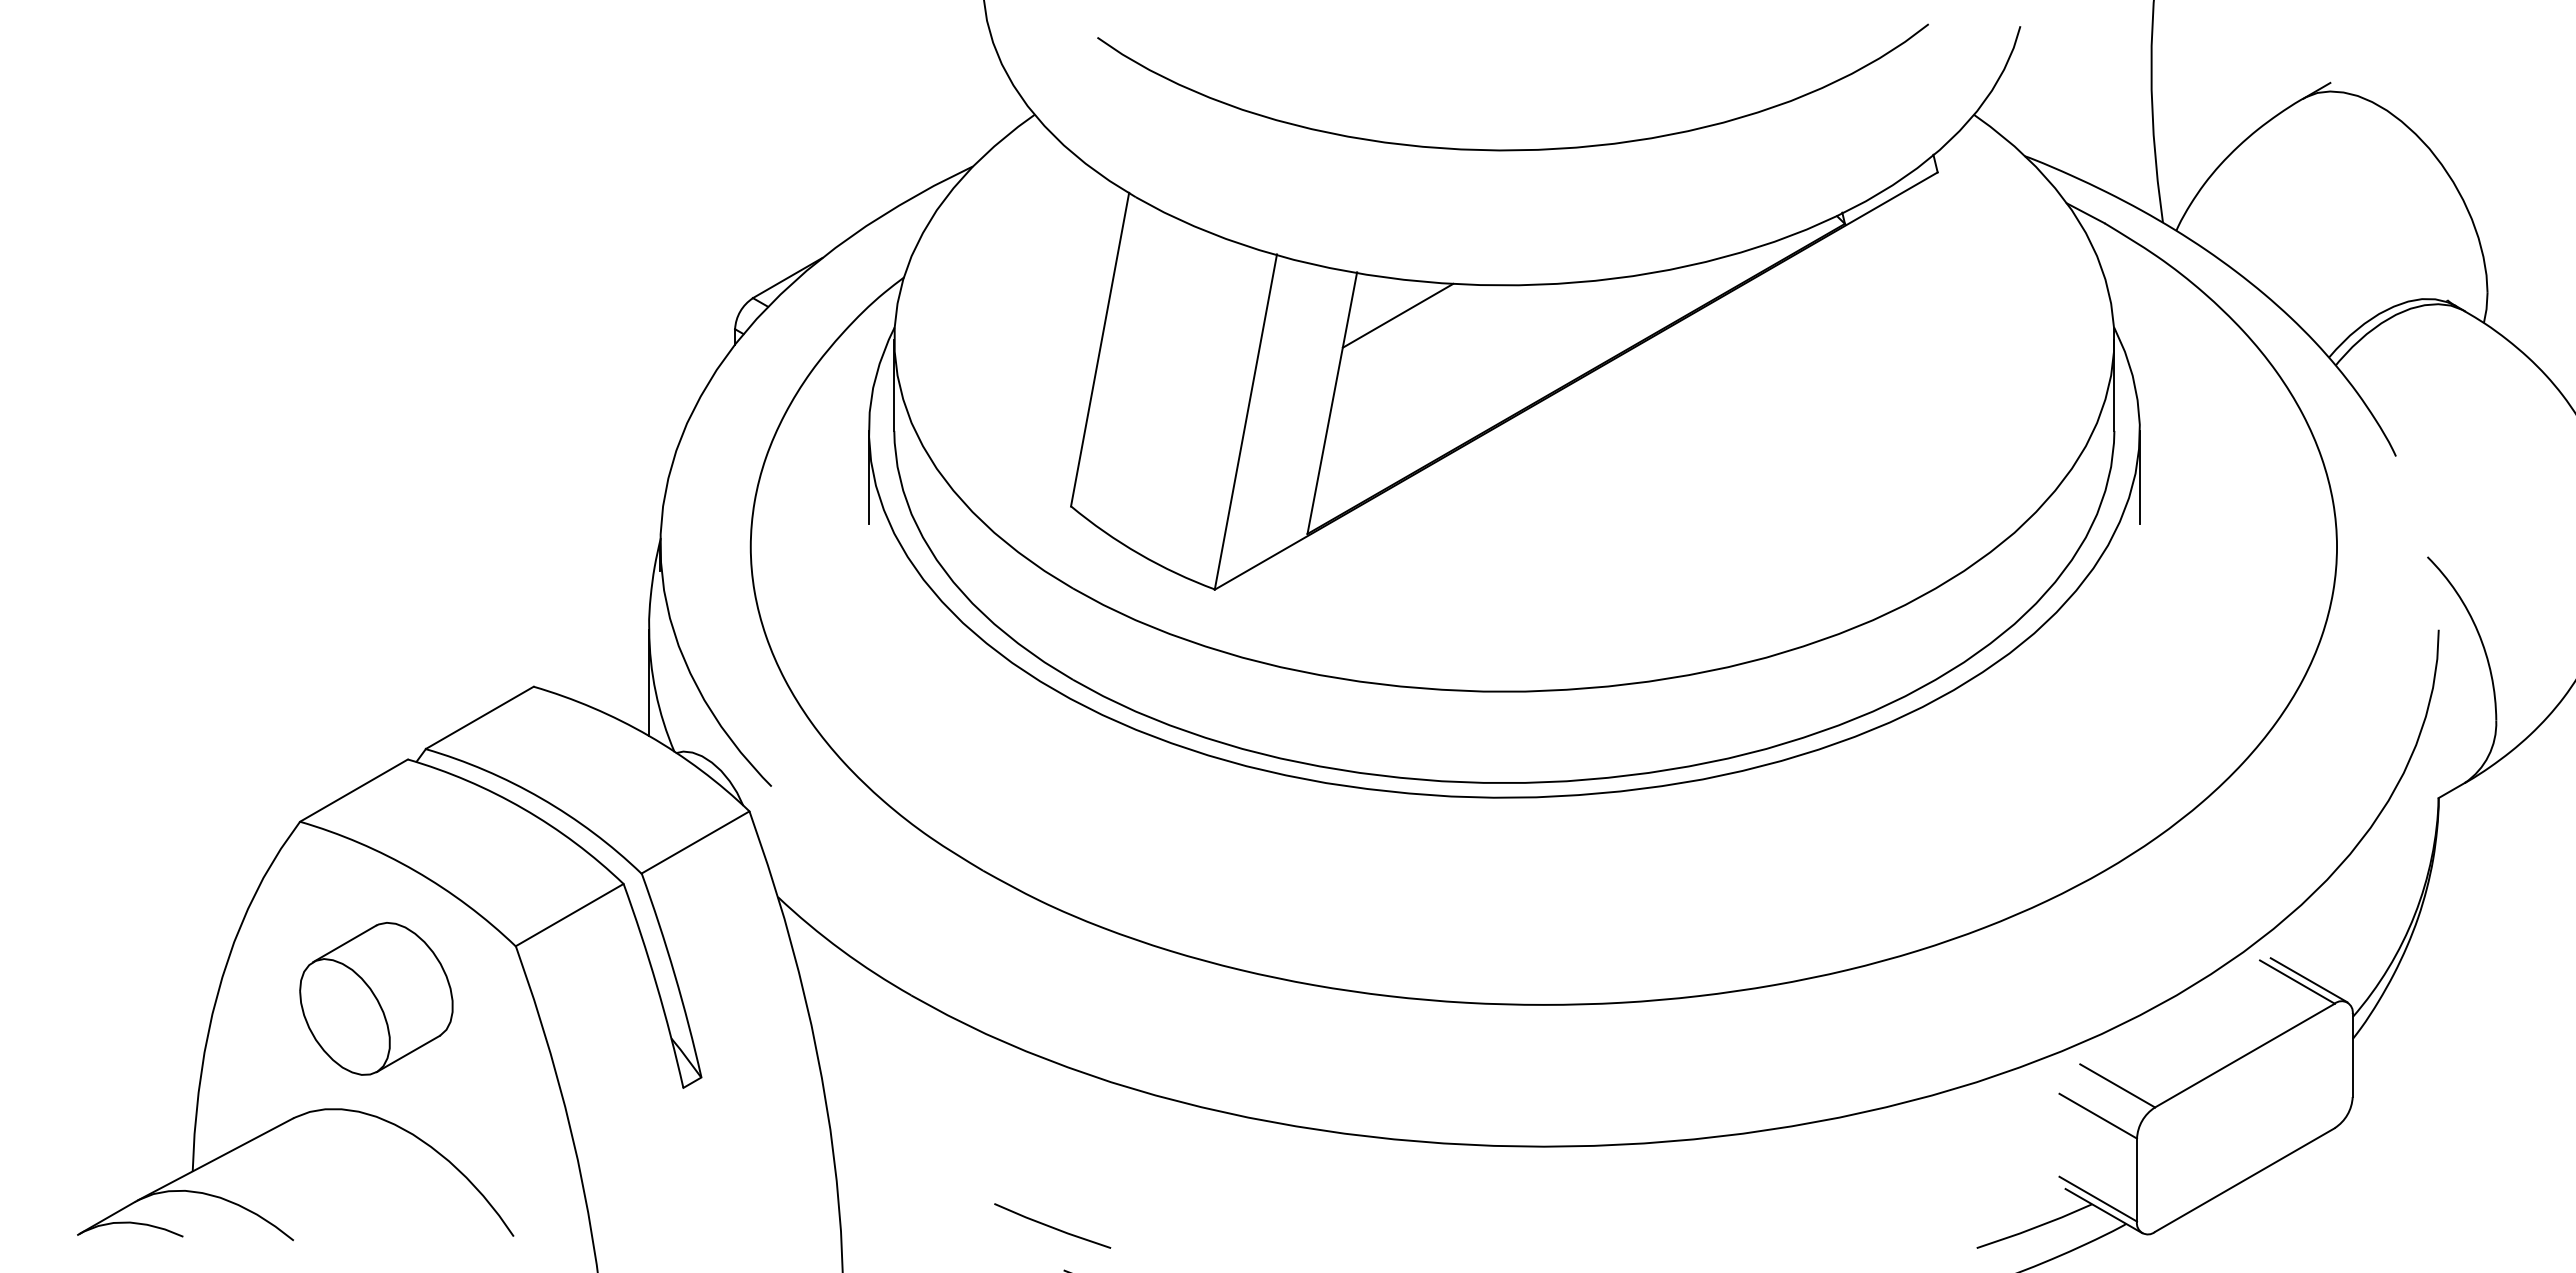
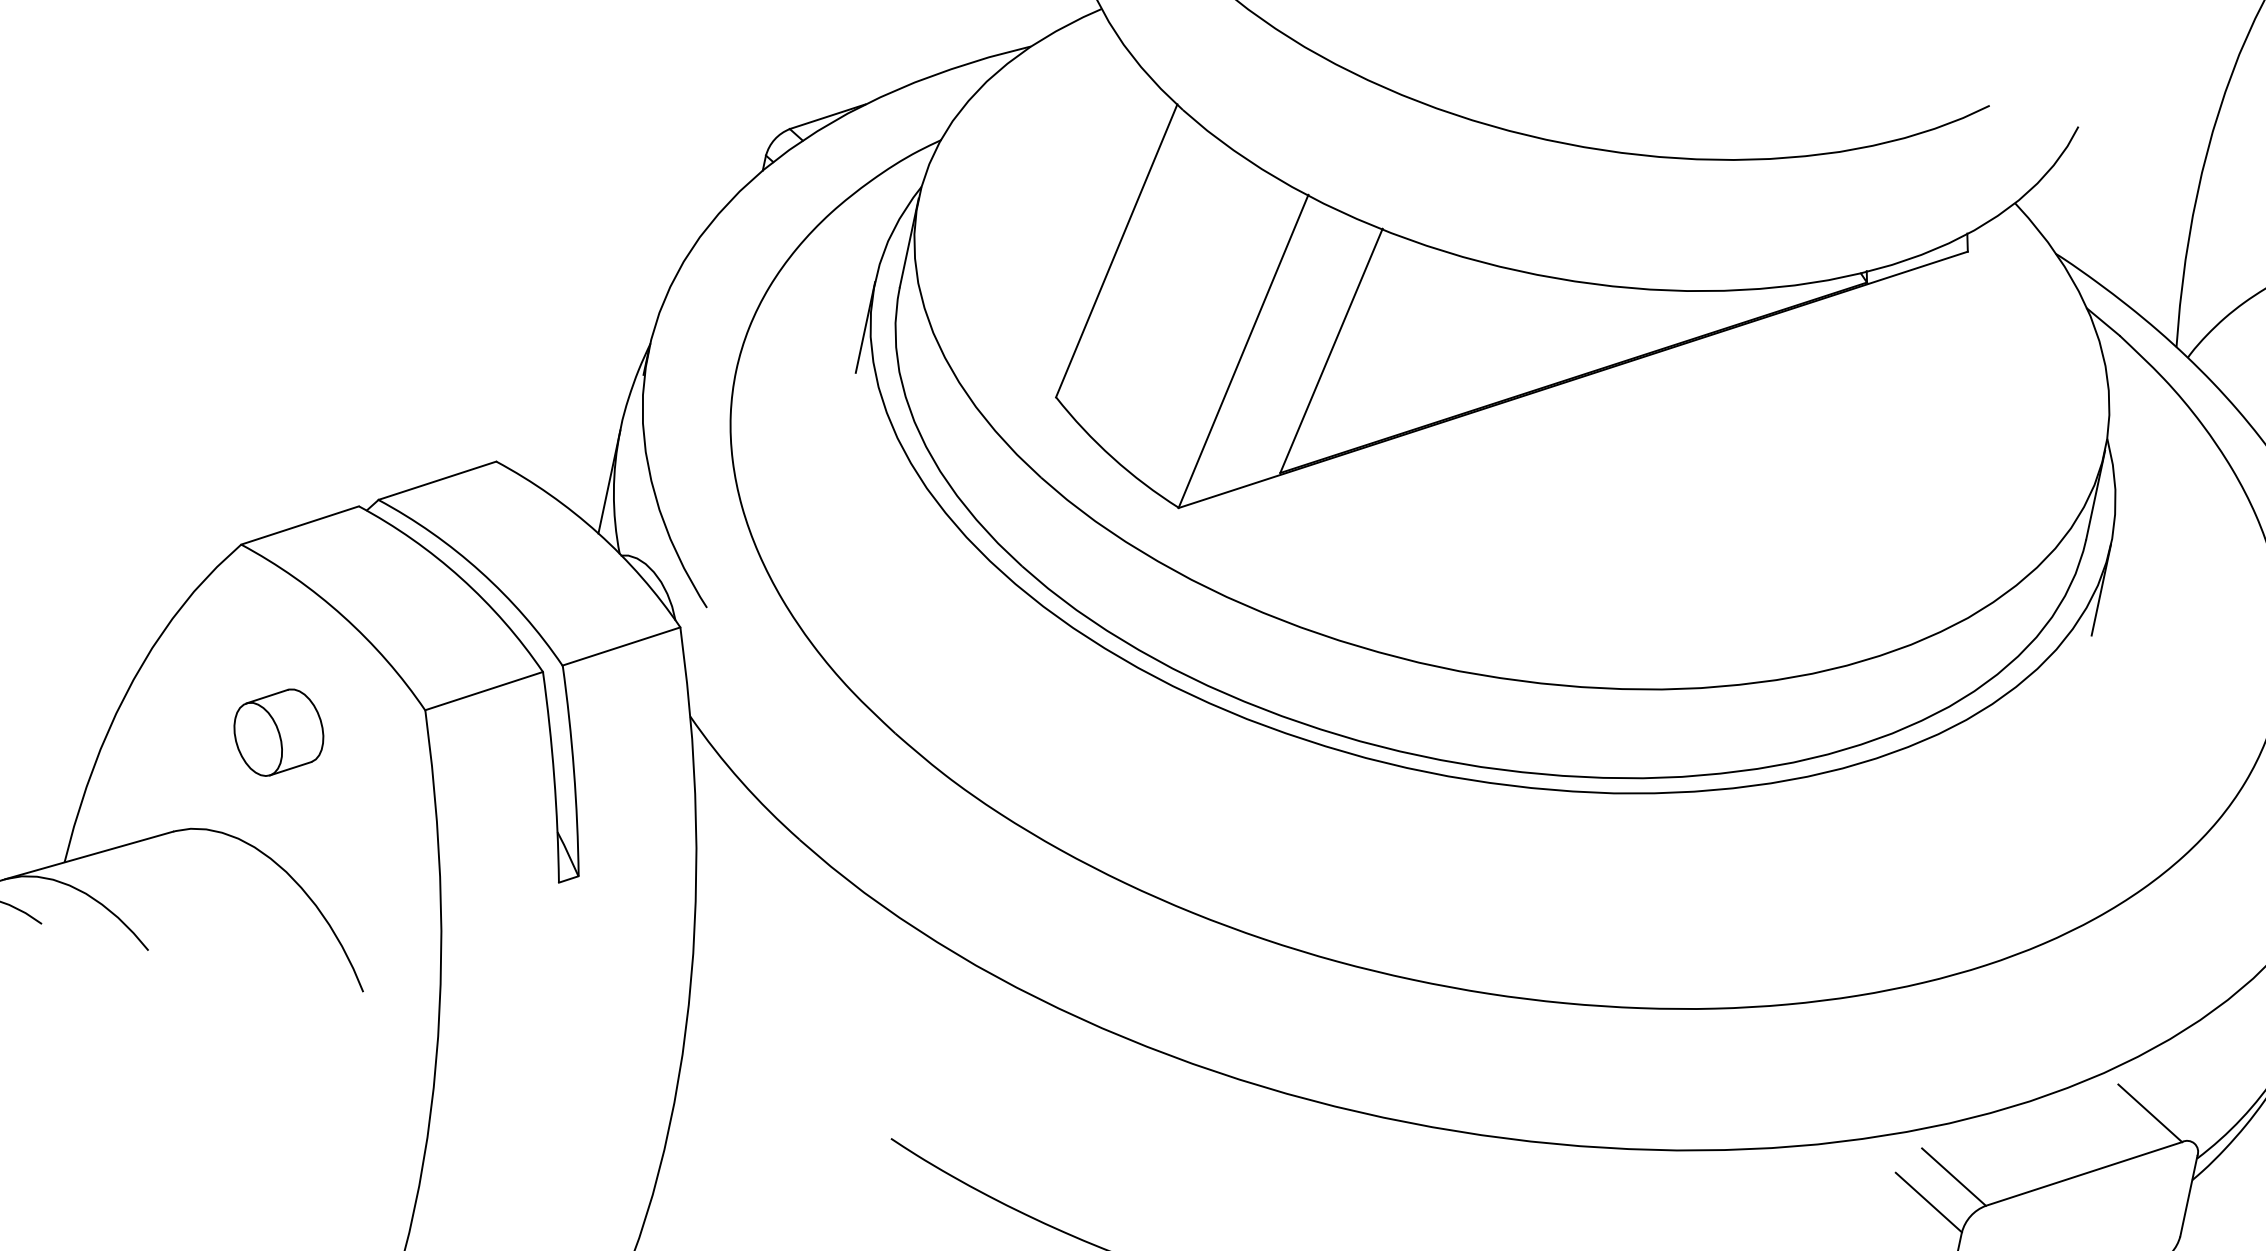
line: (1397, 315) -> (1412, 279), removed
line: (2308, 980) -> (2161, 1114), removed
part: (376, 998) -> (279, 732), size x0.6
line: (1052, 1226) -> (889, 1093), removed

